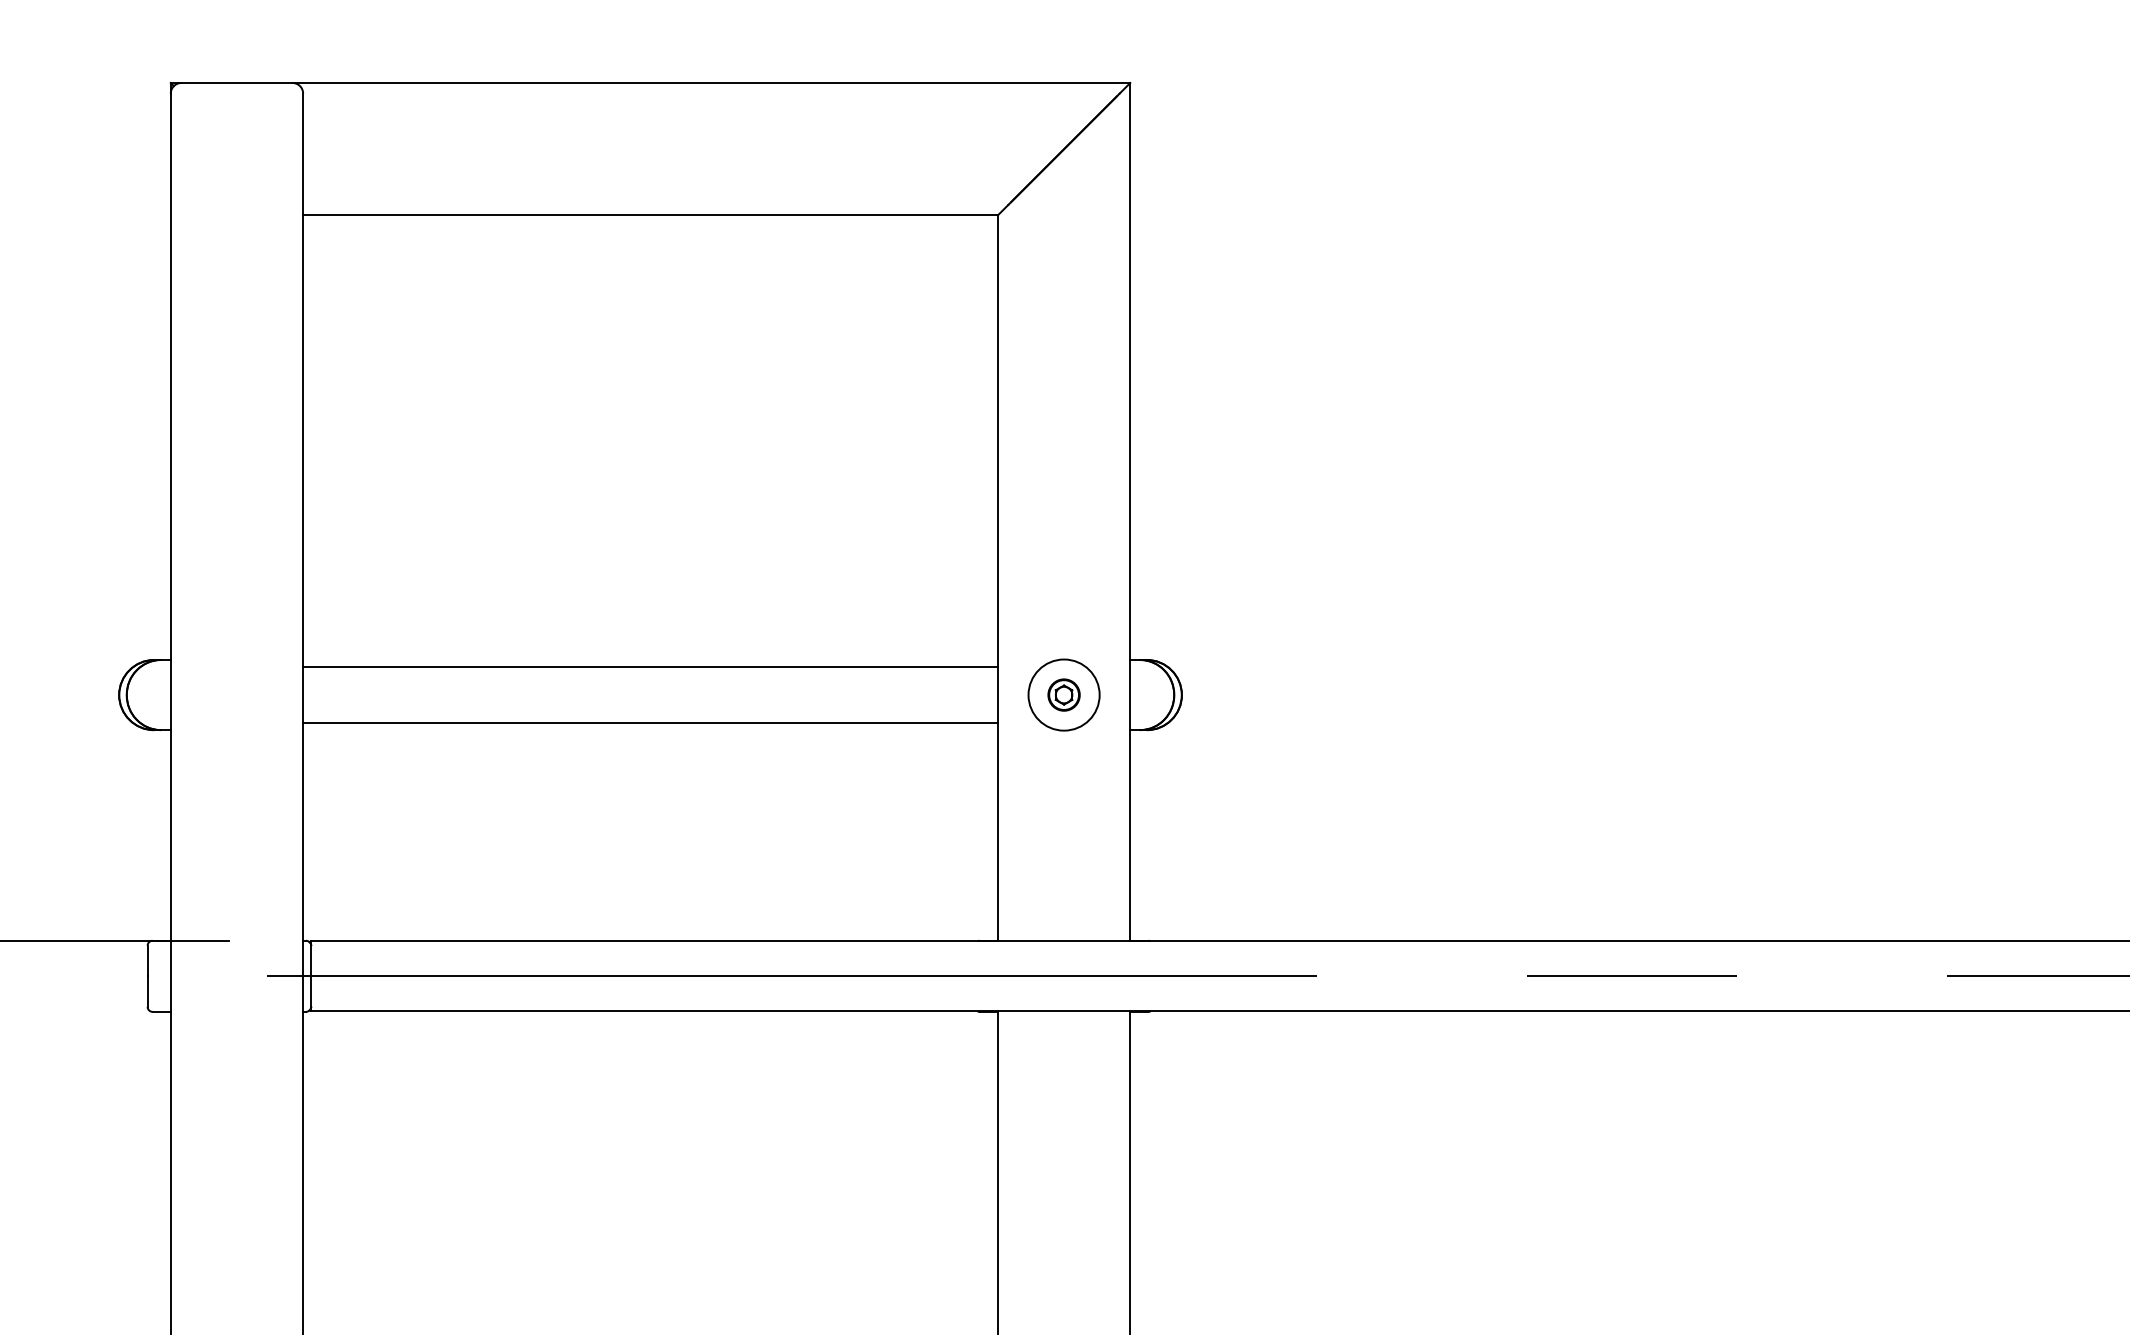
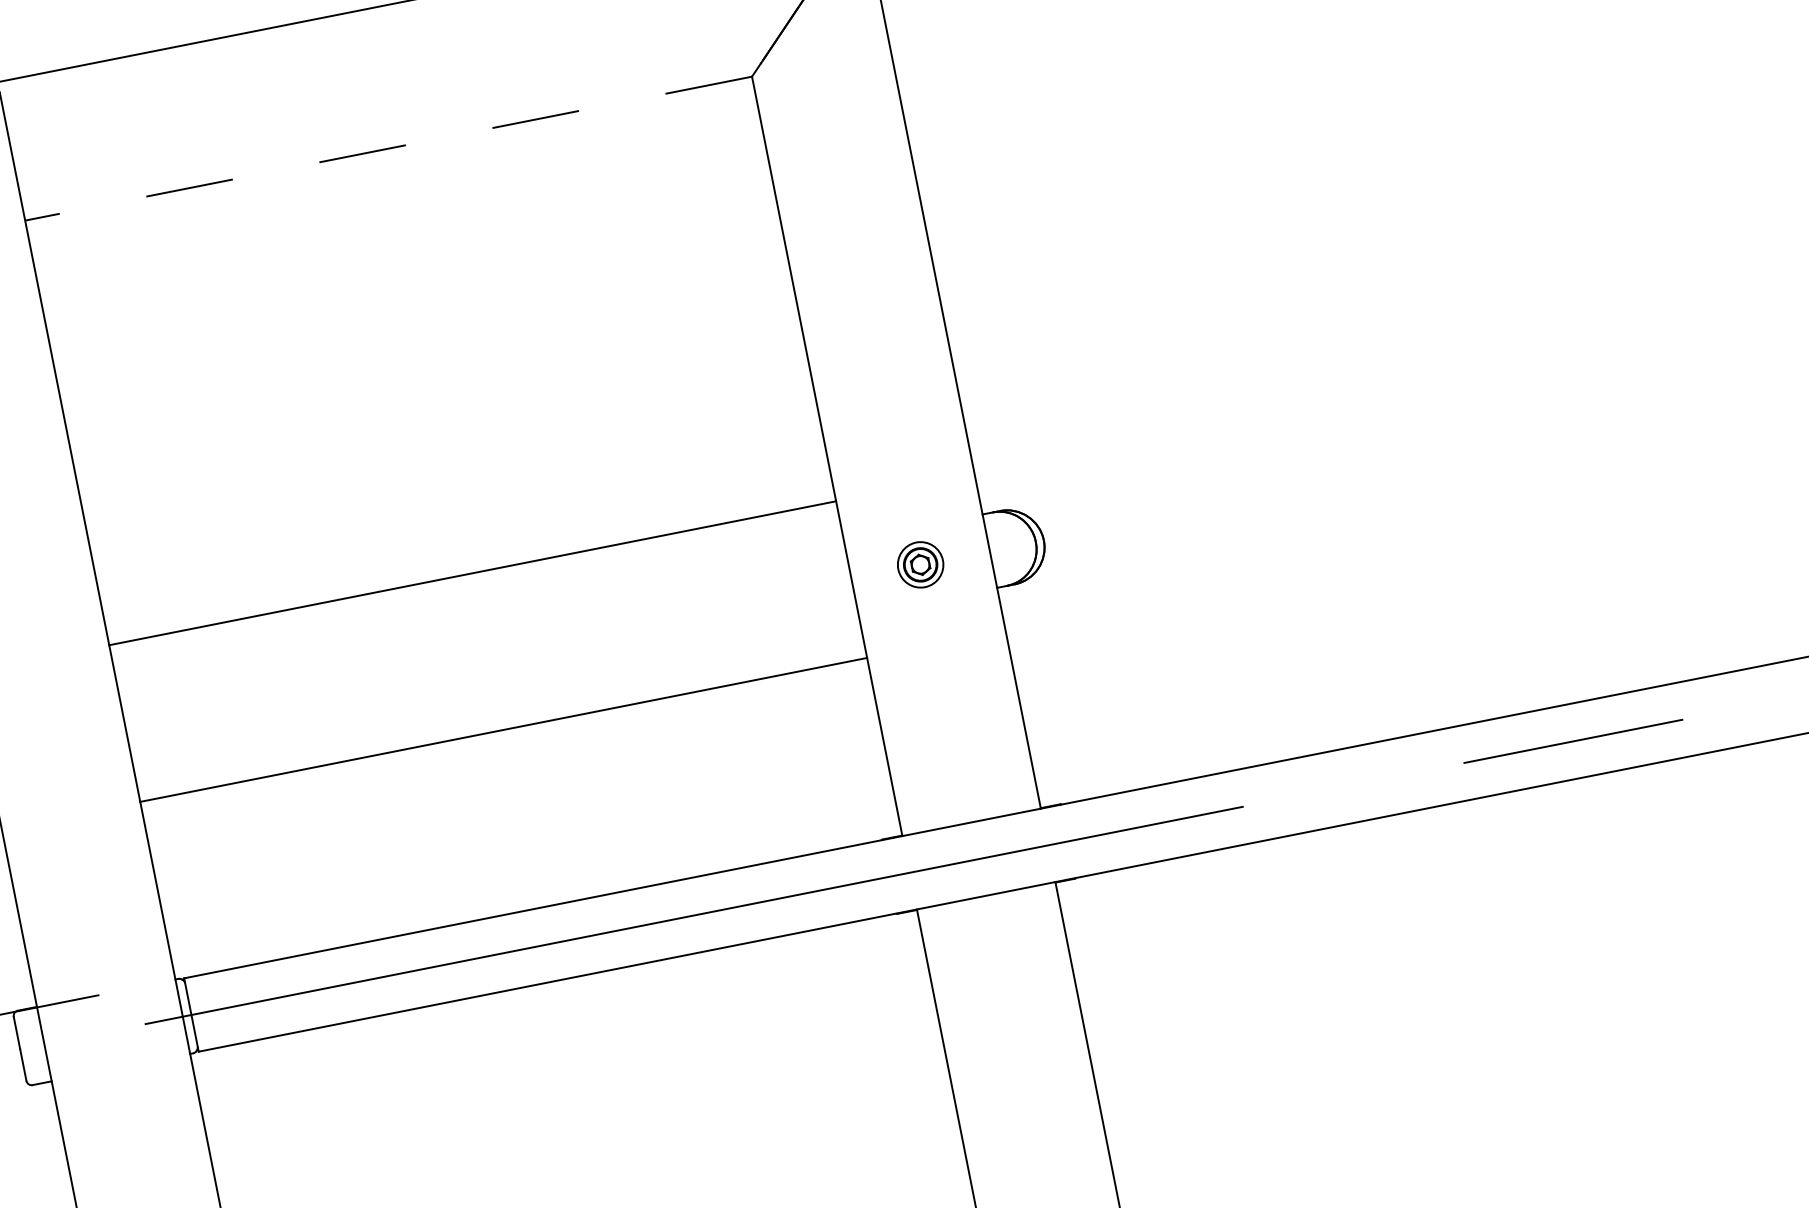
line: (650, 215) -> (388, 148), solid -> dashed
line: (650, 667) -> (472, 573), moved
circle: (1063, 694) -> (919, 564), size x0.6
line: (650, 722) -> (503, 729), moved

